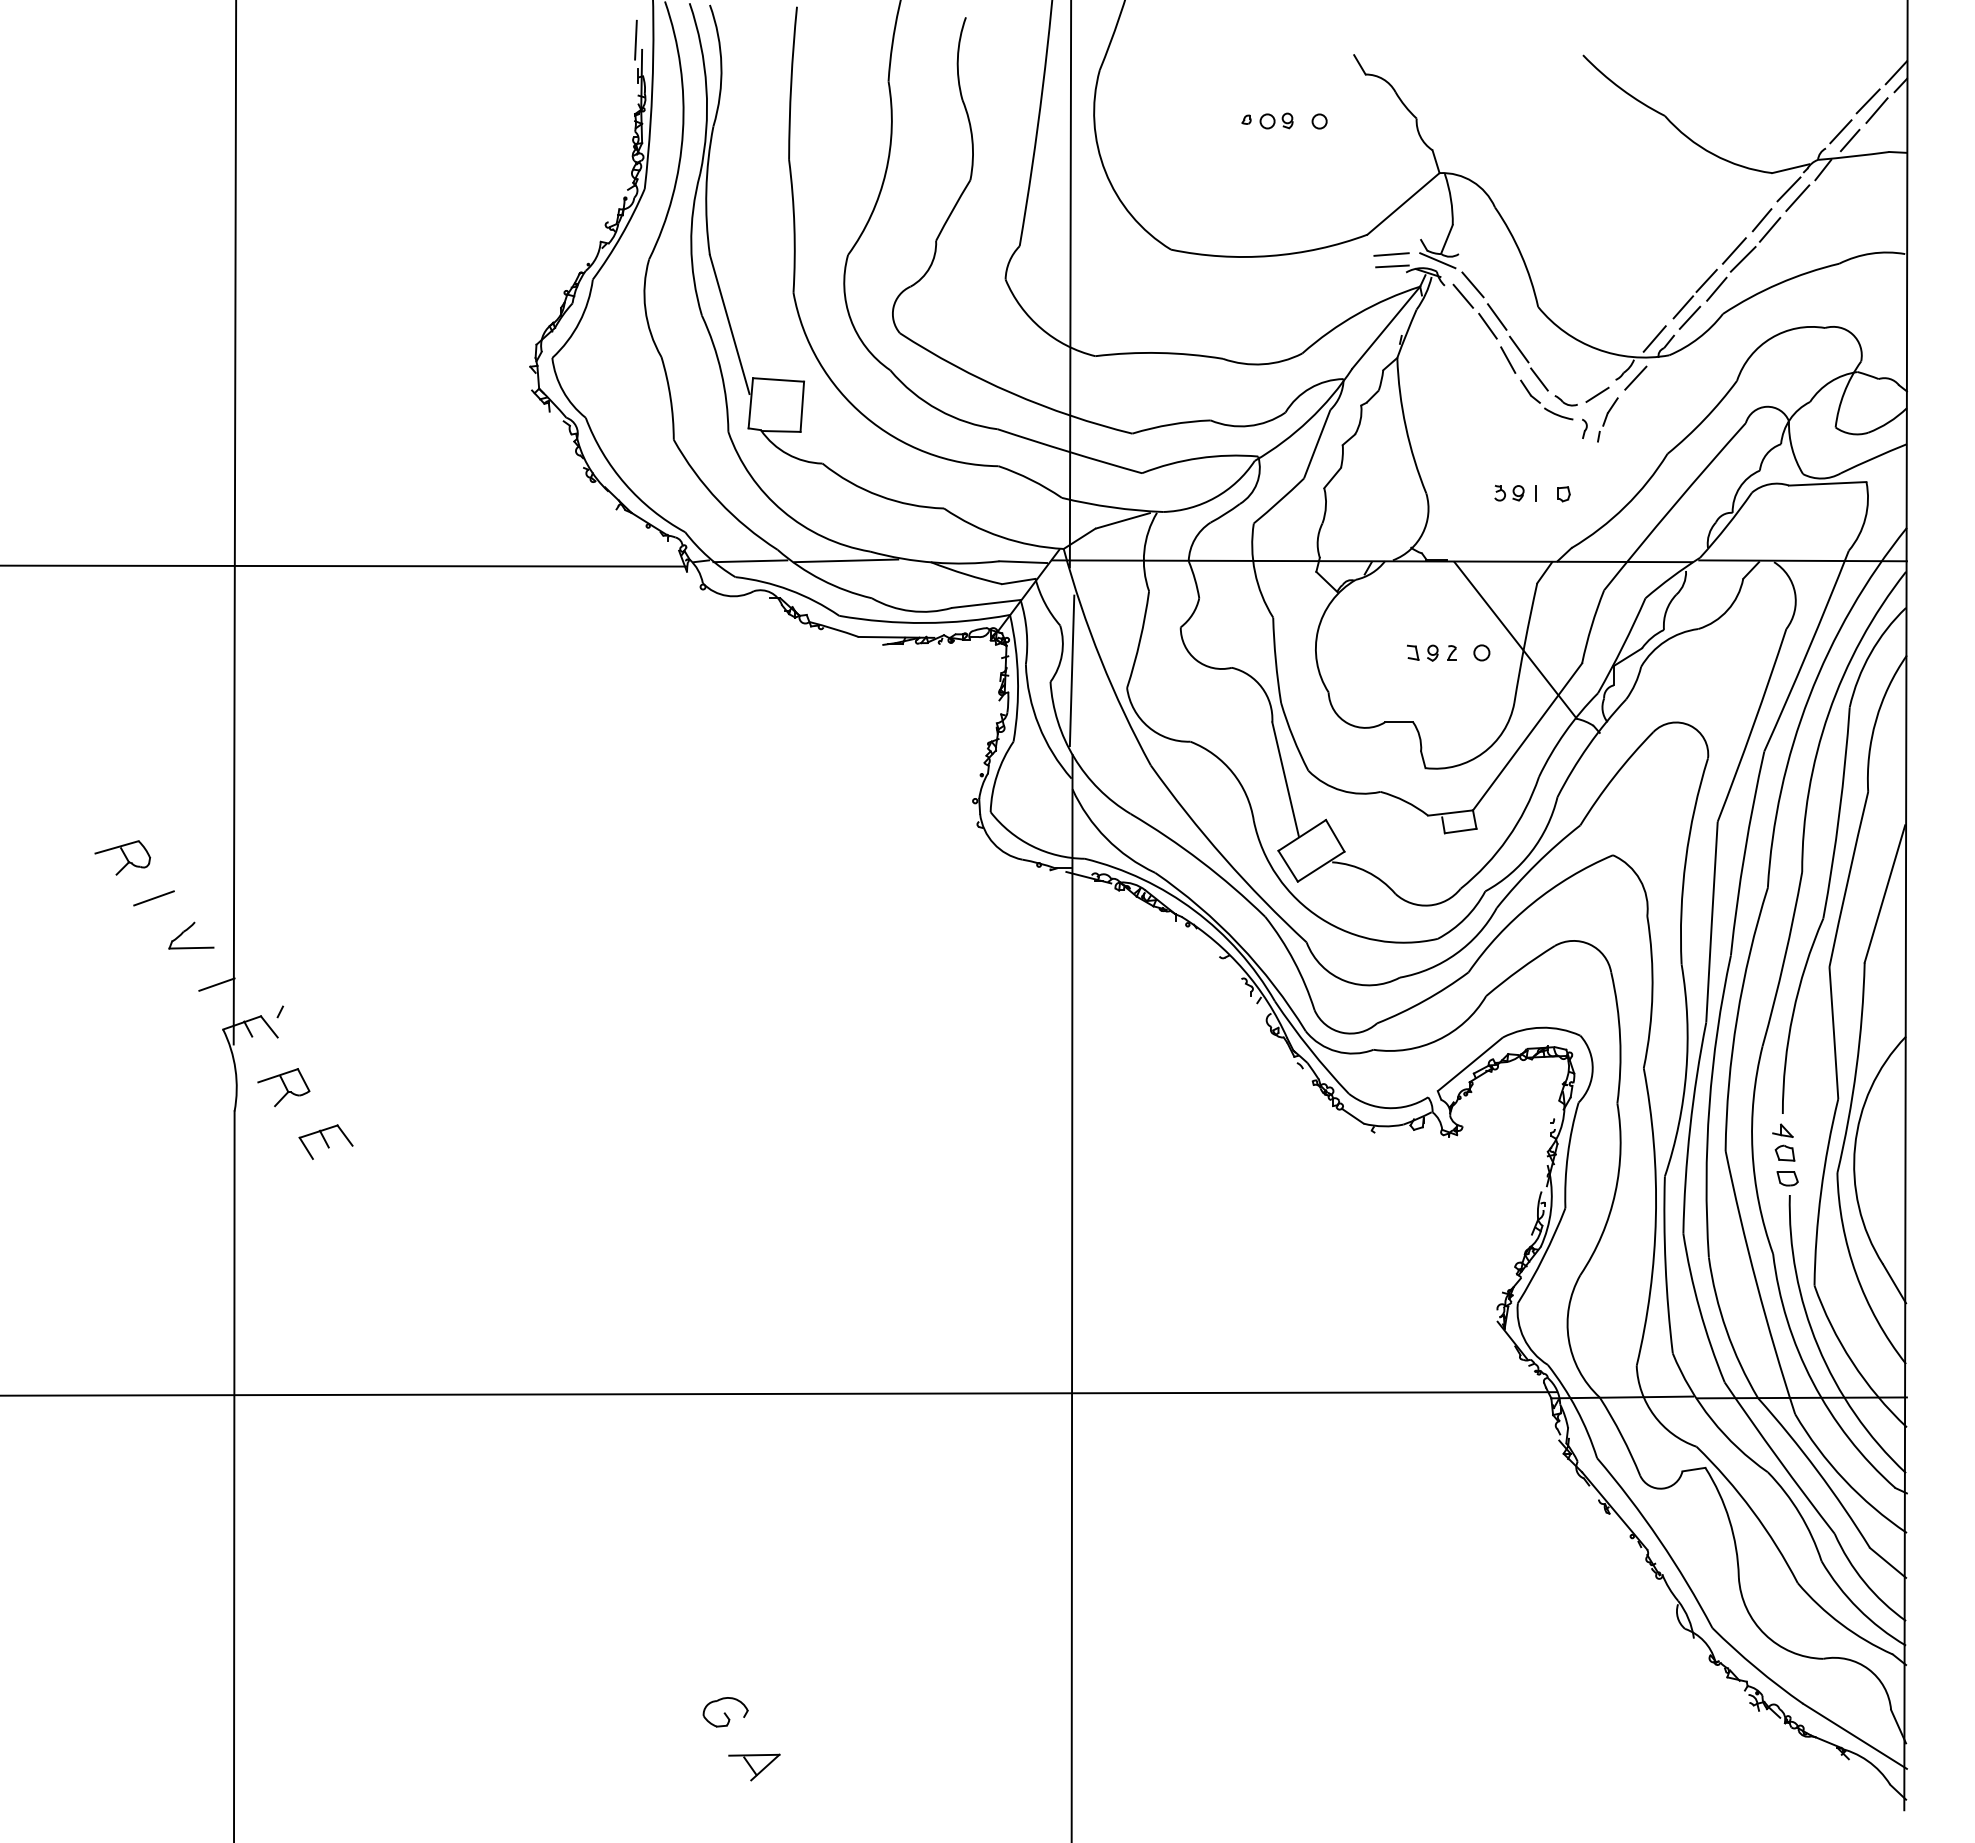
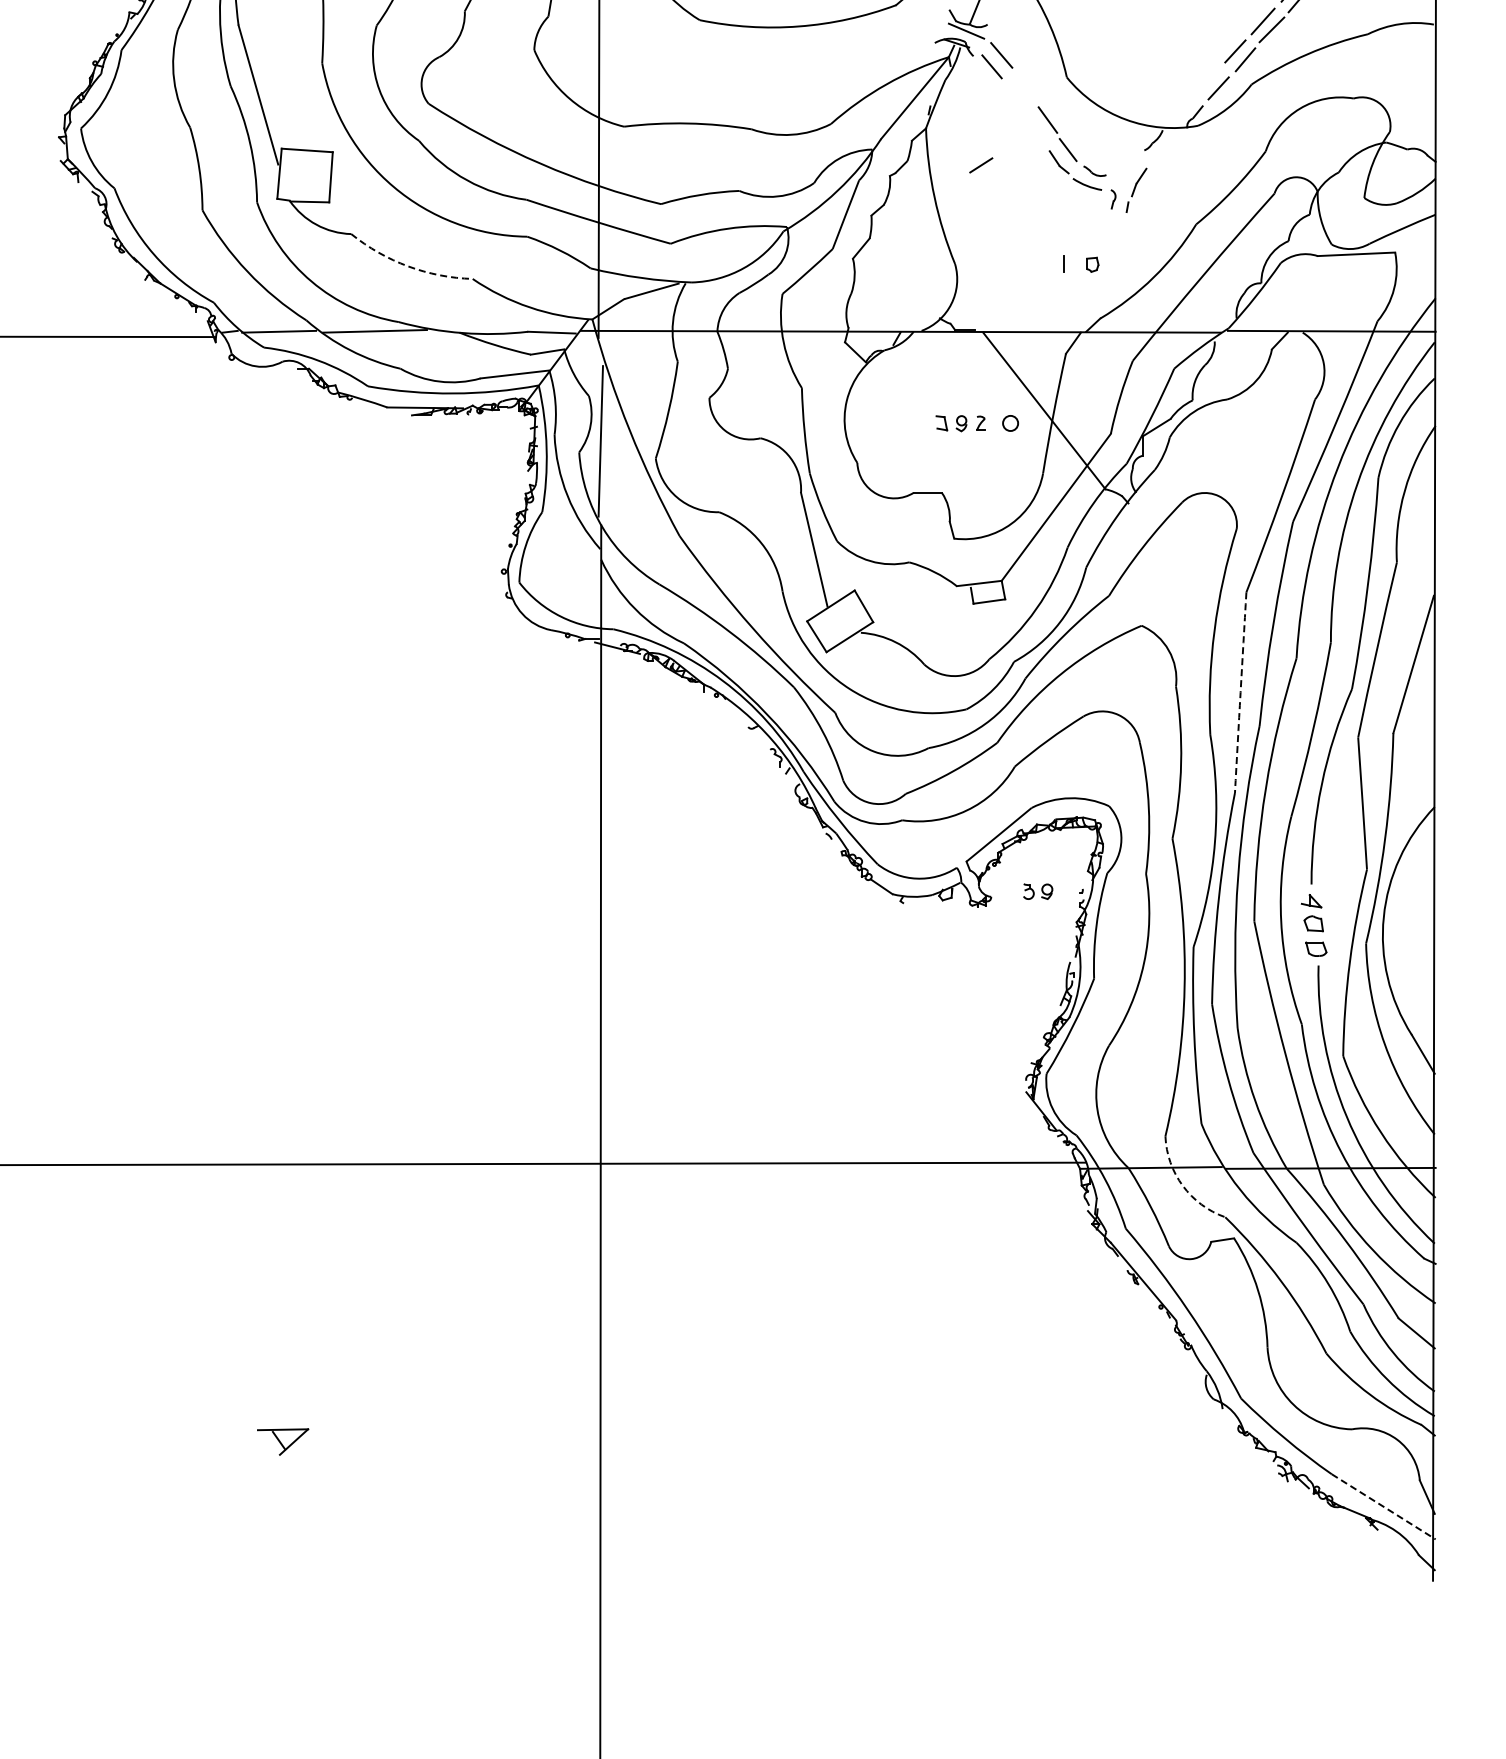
line: (1391, 254) -> (920, 25), removed
line: (1392, 266) -> (921, 37), removed
line: (1683, 307) -> (1212, 78), removed
line: (1496, 316) -> (1025, 87), removed
line: (1487, 325) -> (1016, 96), removed
line: (1654, 338) -> (1183, 109), removed
line: (1508, 359) -> (1037, 130), removed
line: (1635, 377) -> (1164, 148), removed
line: (1597, 394) -> (981, 165), moved
part: (1509, 492) -> (1038, 891), moved
arc: (879, 495) -> (408, 266), solid -> dashed
arc: (1711, 922) -> (1240, 693), solid -> dashed
arc: (1654, 1415) -> (1183, 1186), solid -> dashed
part: (725, 1712) -> (254, 1483), removed
line: (1855, 1736) -> (1384, 1507), solid -> dashed
part: (754, 1767) -> (283, 1442), moved

